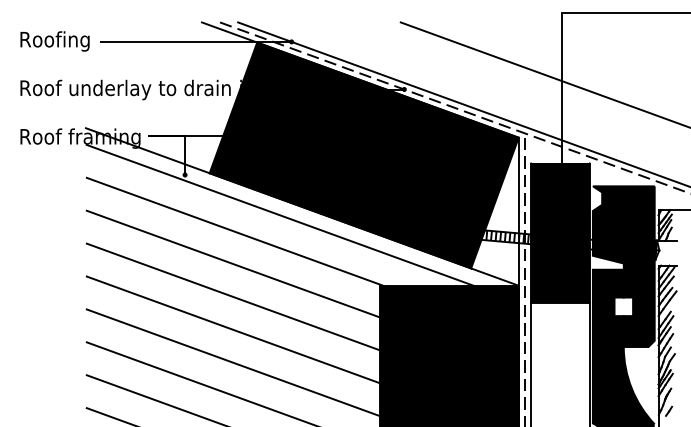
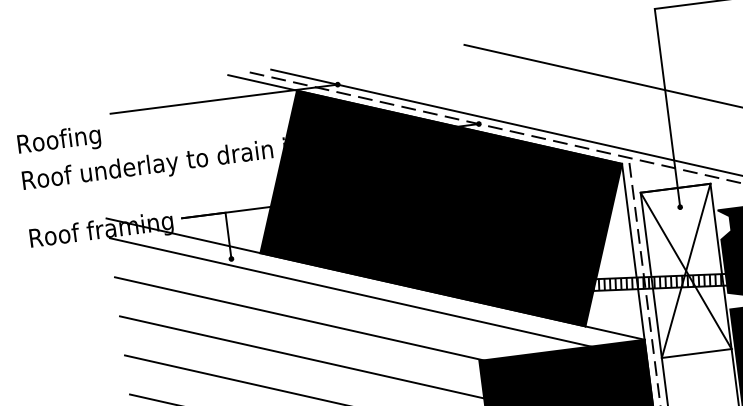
text: (54, 41) -> (58, 141), moved
fill: (560, 232) -> (686, 270), removed

